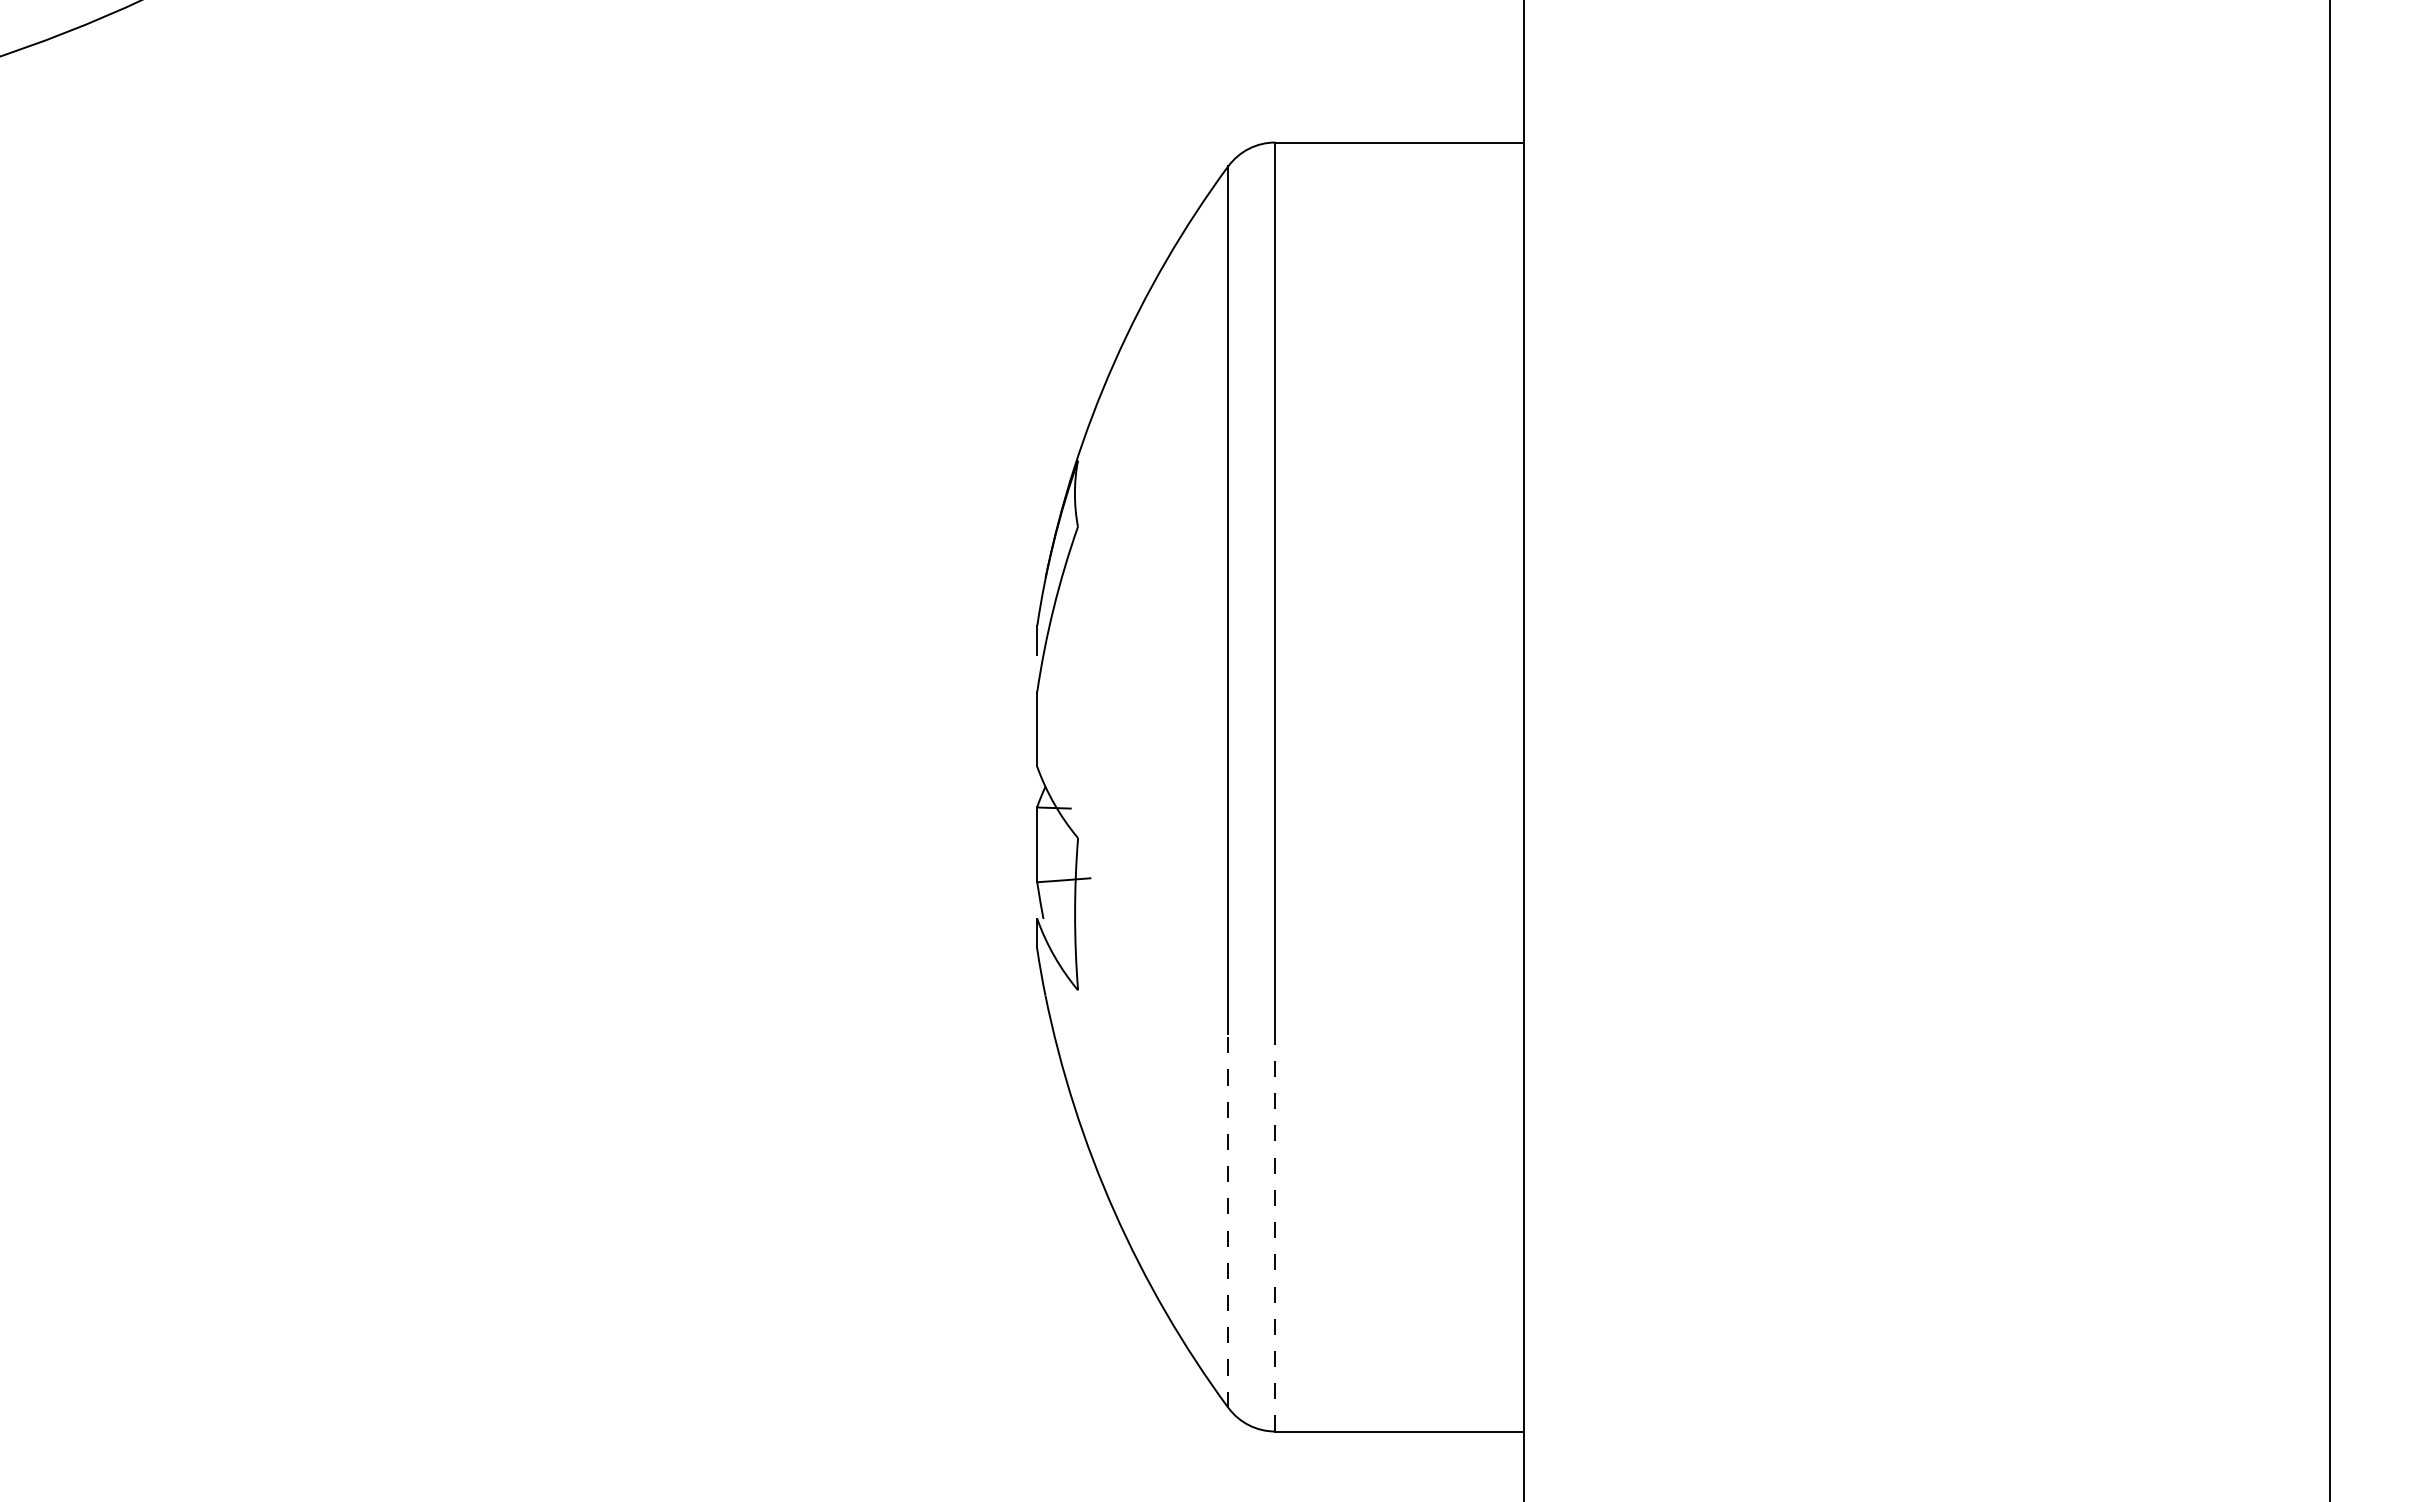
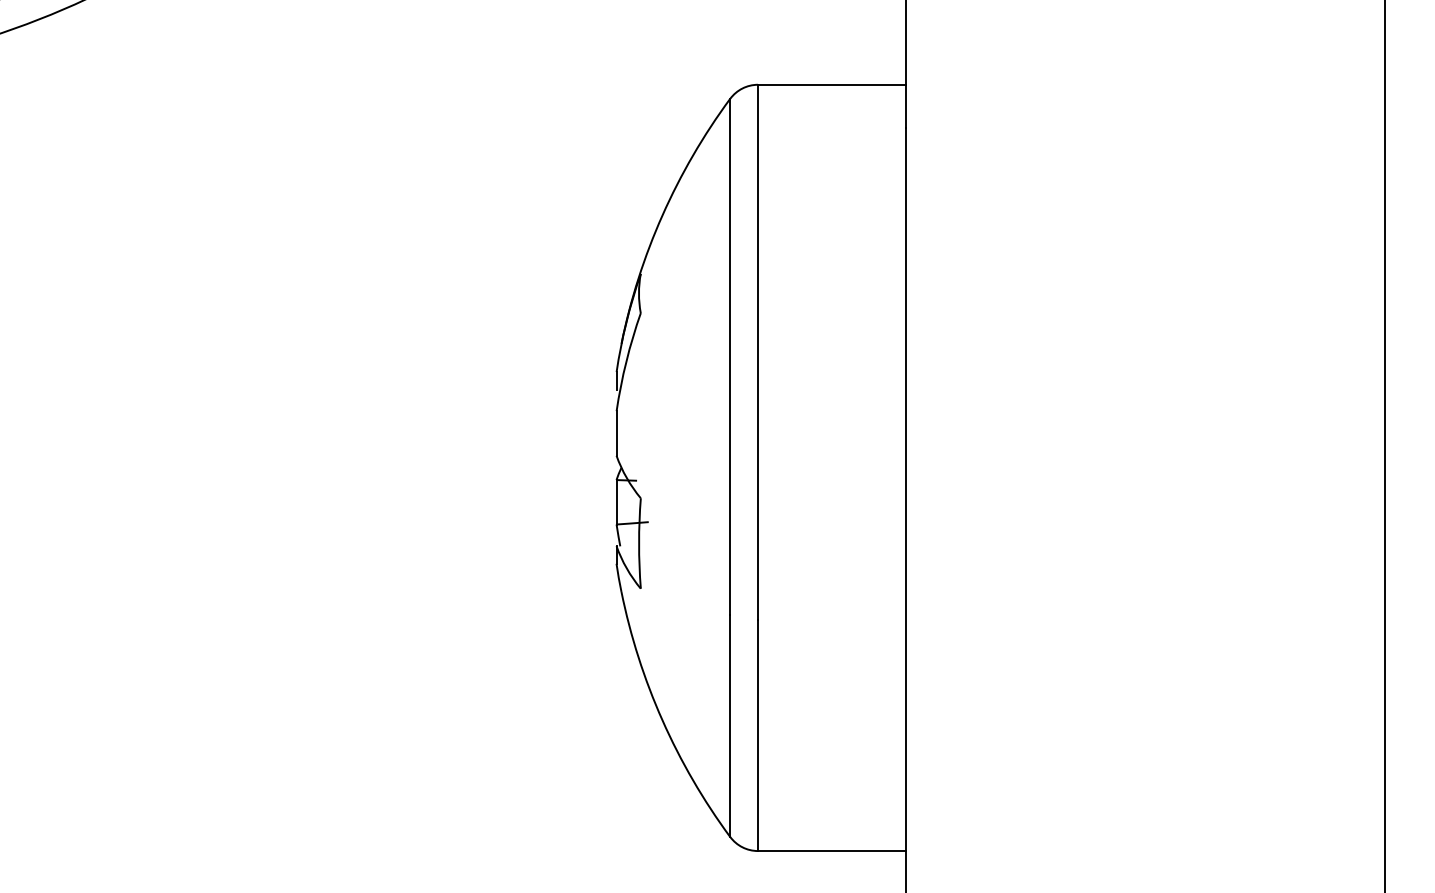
line: (1228, 1220) -> (730, 725), dashed -> solid
line: (1275, 1237) -> (758, 735), dashed -> solid

